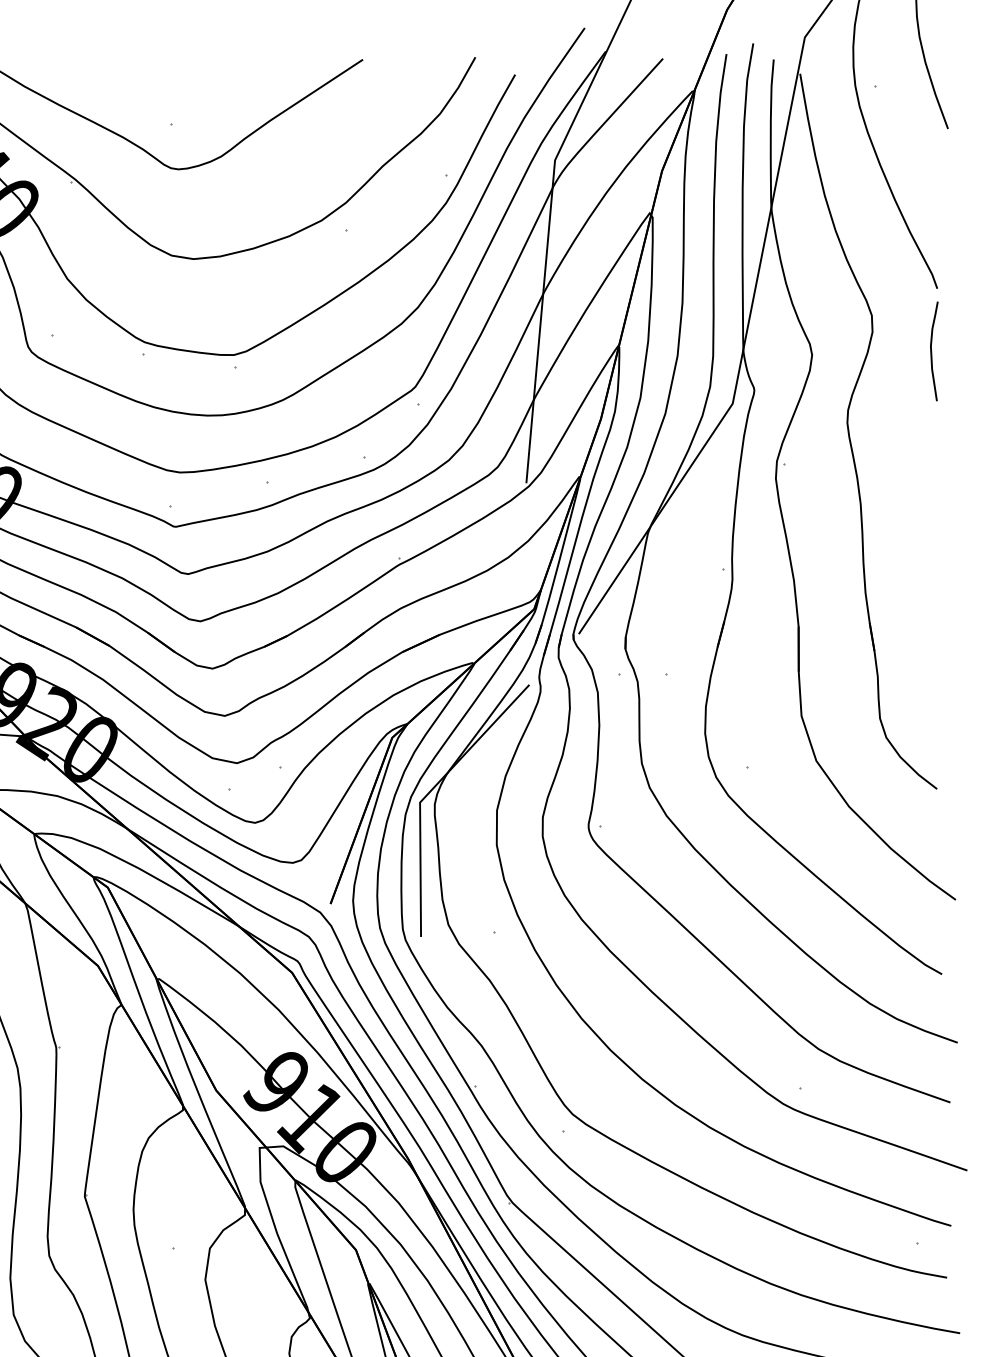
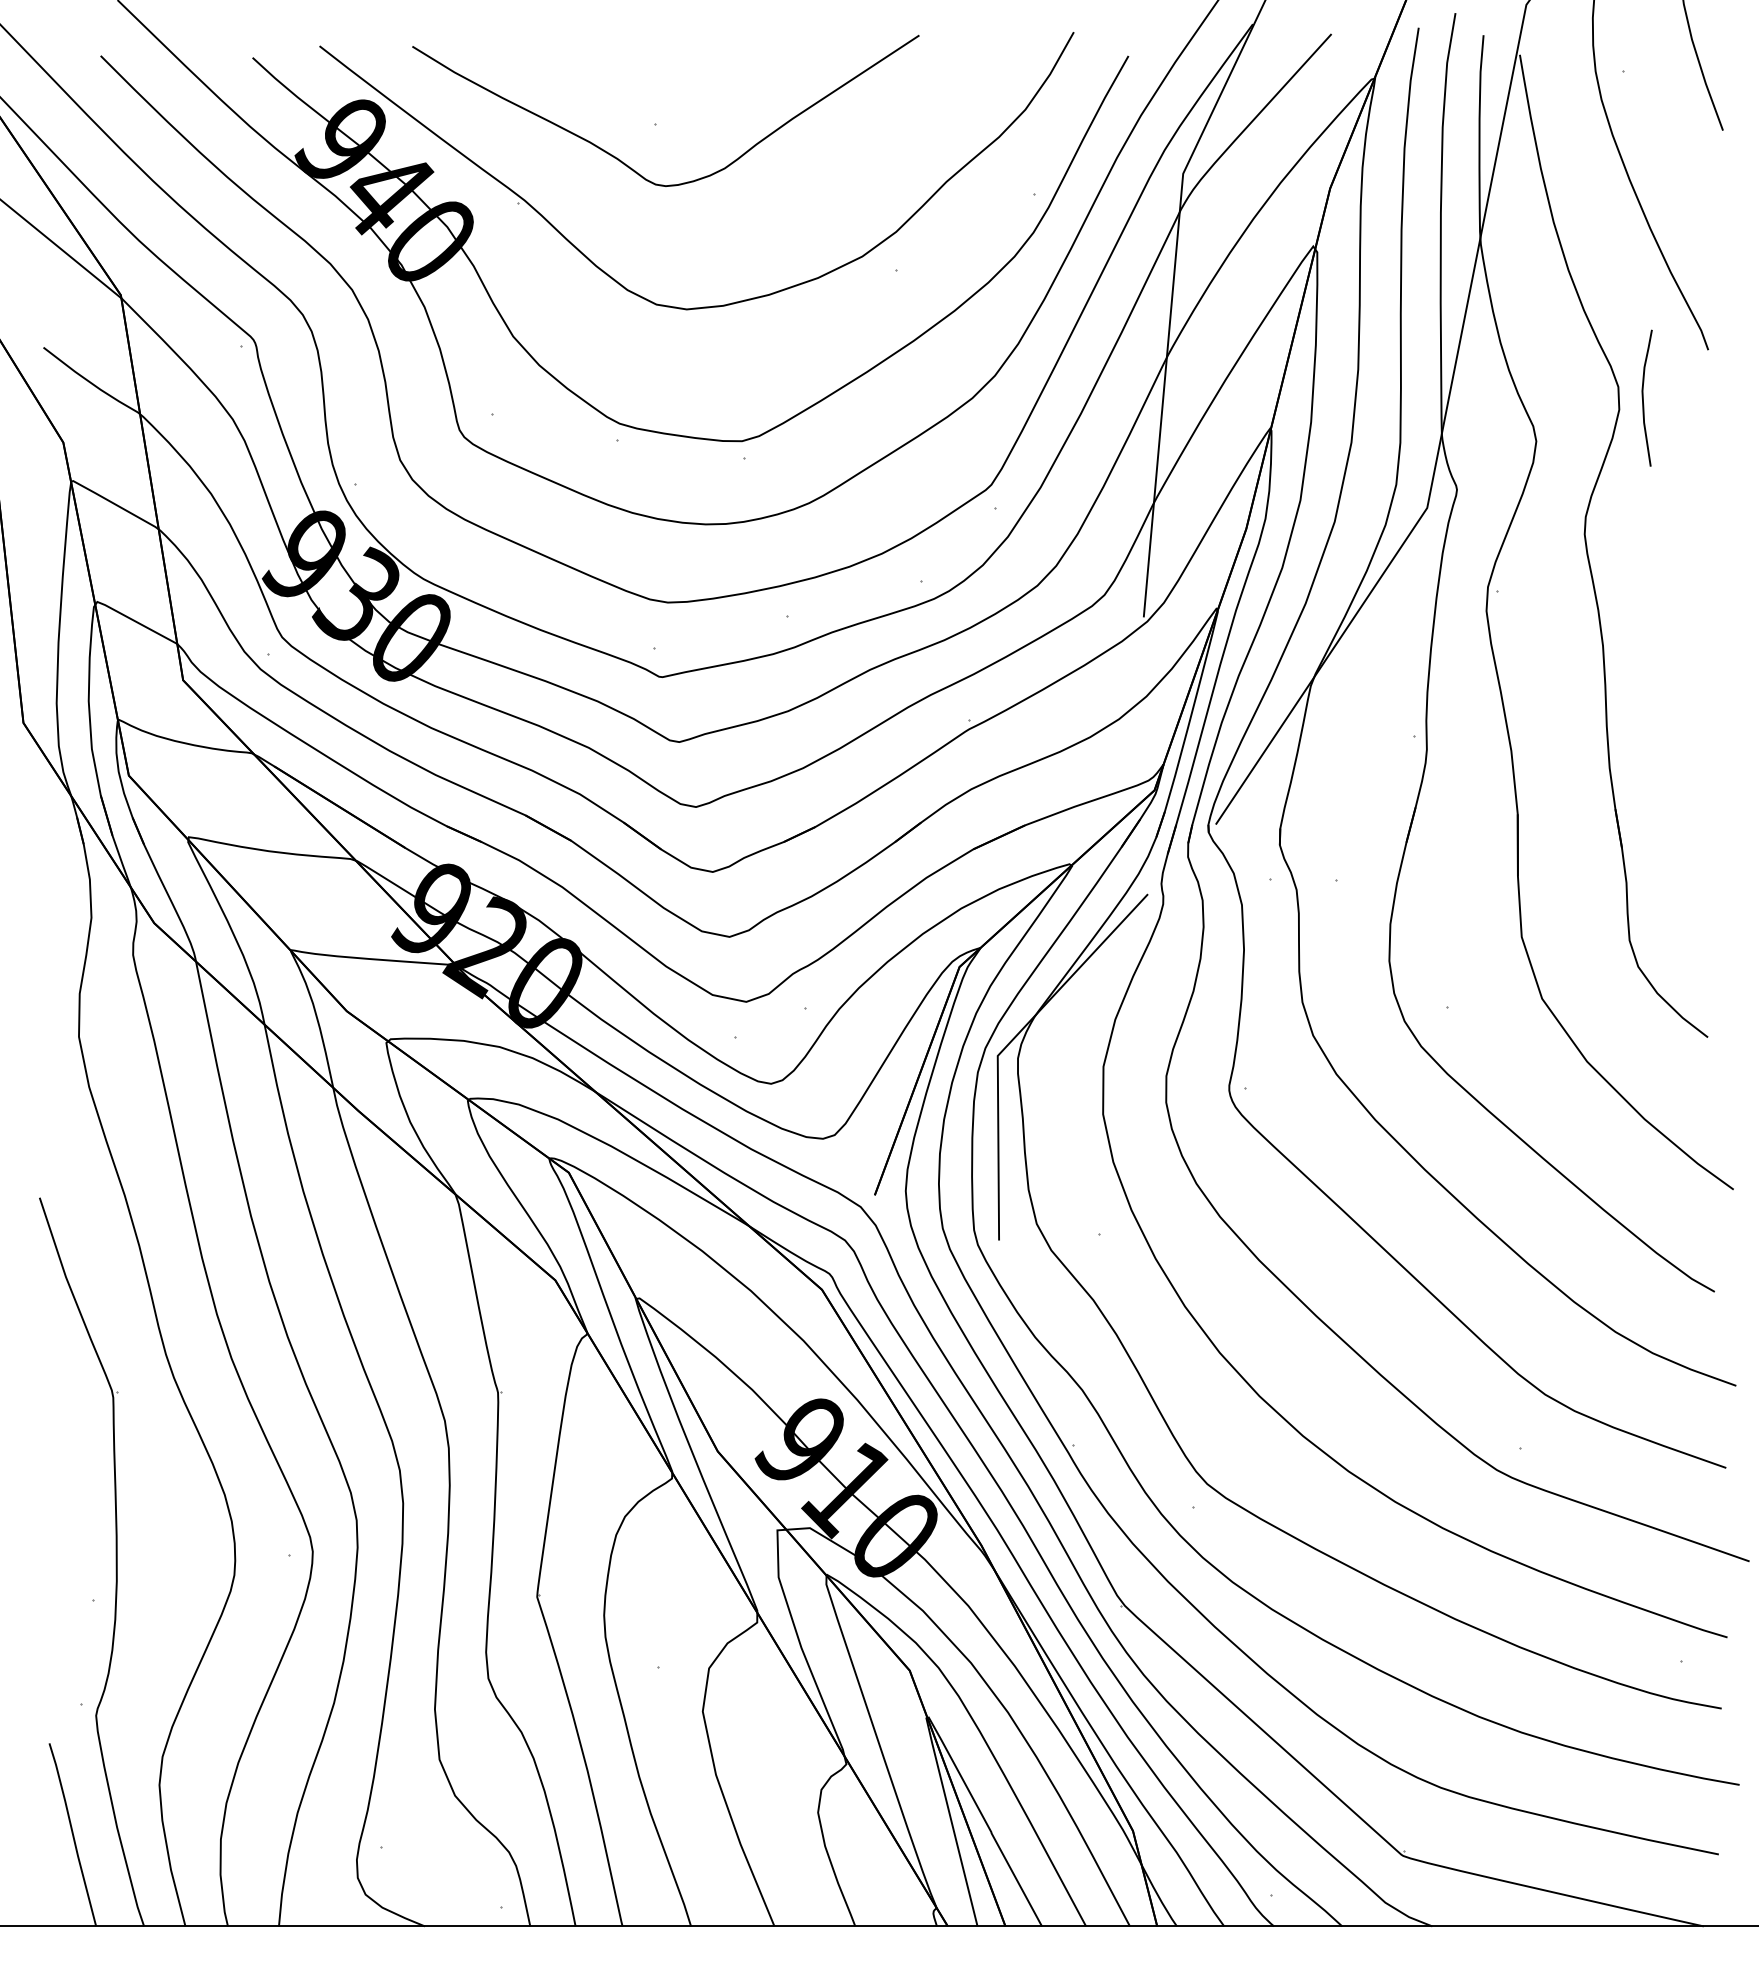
curve: (931, 350) -> (1643, 397), moved

